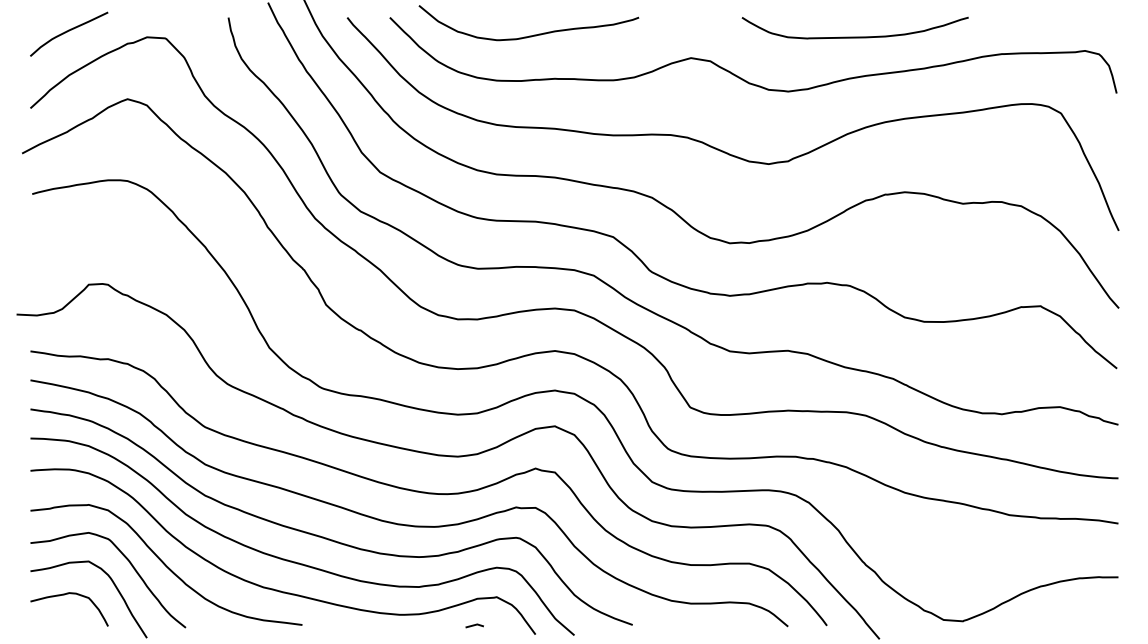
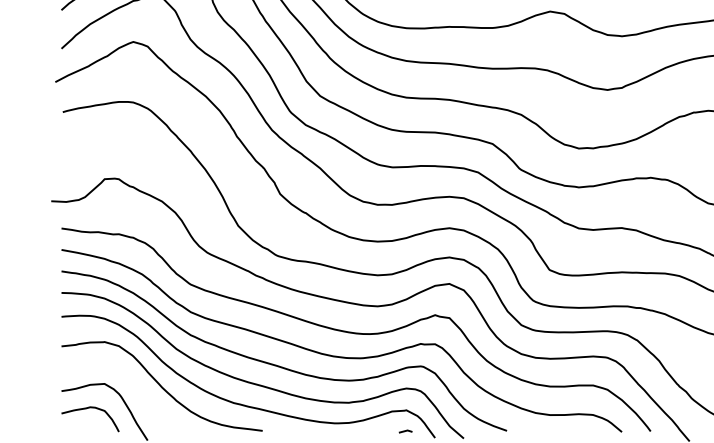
curve: (131, 566) -> (136, 387), removed
line: (474, 625) -> (405, 431), moved

